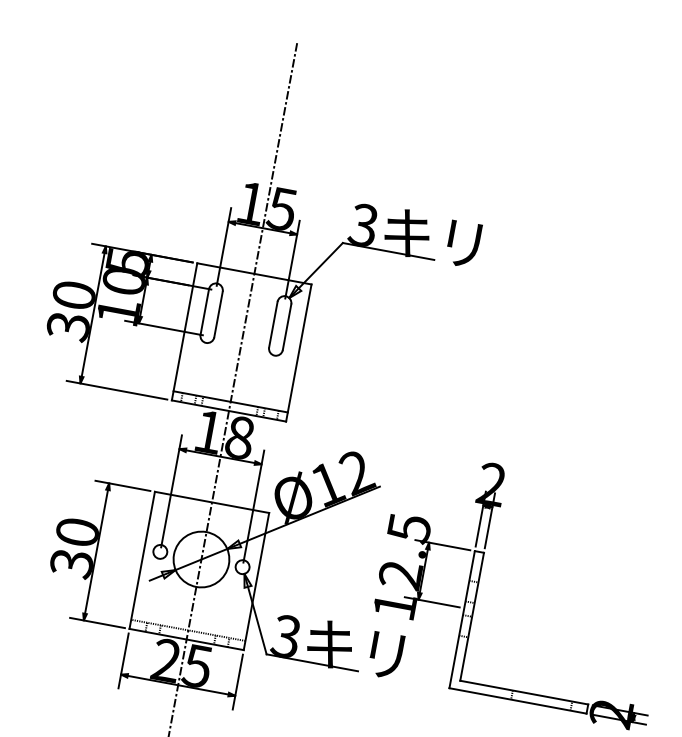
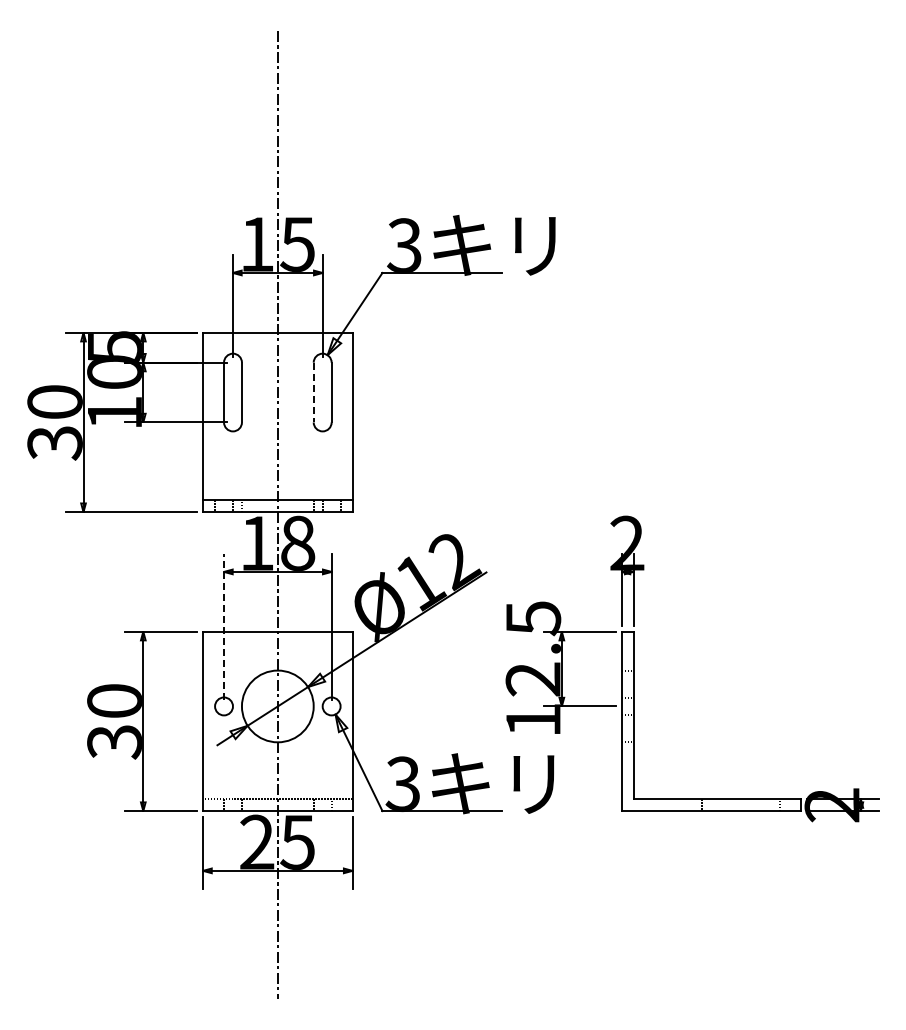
line: (273, 324) -> (313, 392), solid -> dashed
line: (172, 490) -> (224, 626), solid -> dashed

